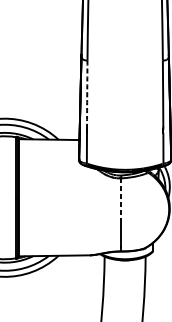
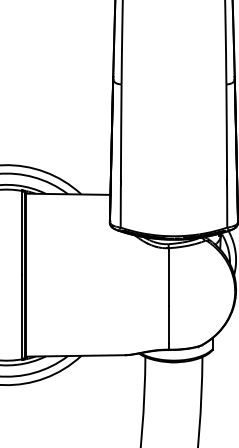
arc: (87, 93) -> (121, 130), dashed -> solid
line: (121, 199) -> (168, 277), dashed -> solid

